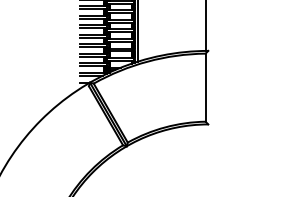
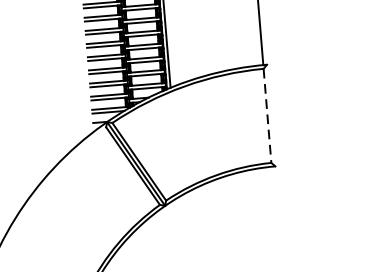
line: (205, 88) -> (267, 117), solid -> dashed

